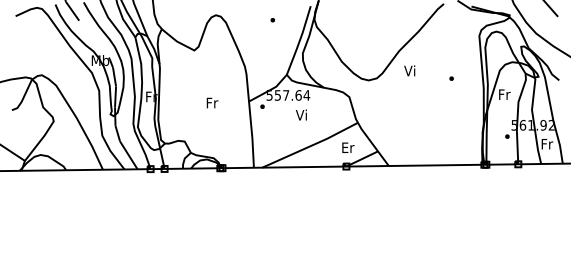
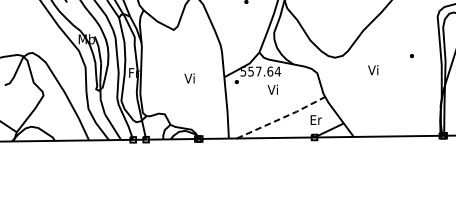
text: (409, 70) -> (372, 69), moved
text: (212, 102) -> (190, 78), Fr -> Vi
line: (310, 146) -> (281, 118), solid -> dashed

